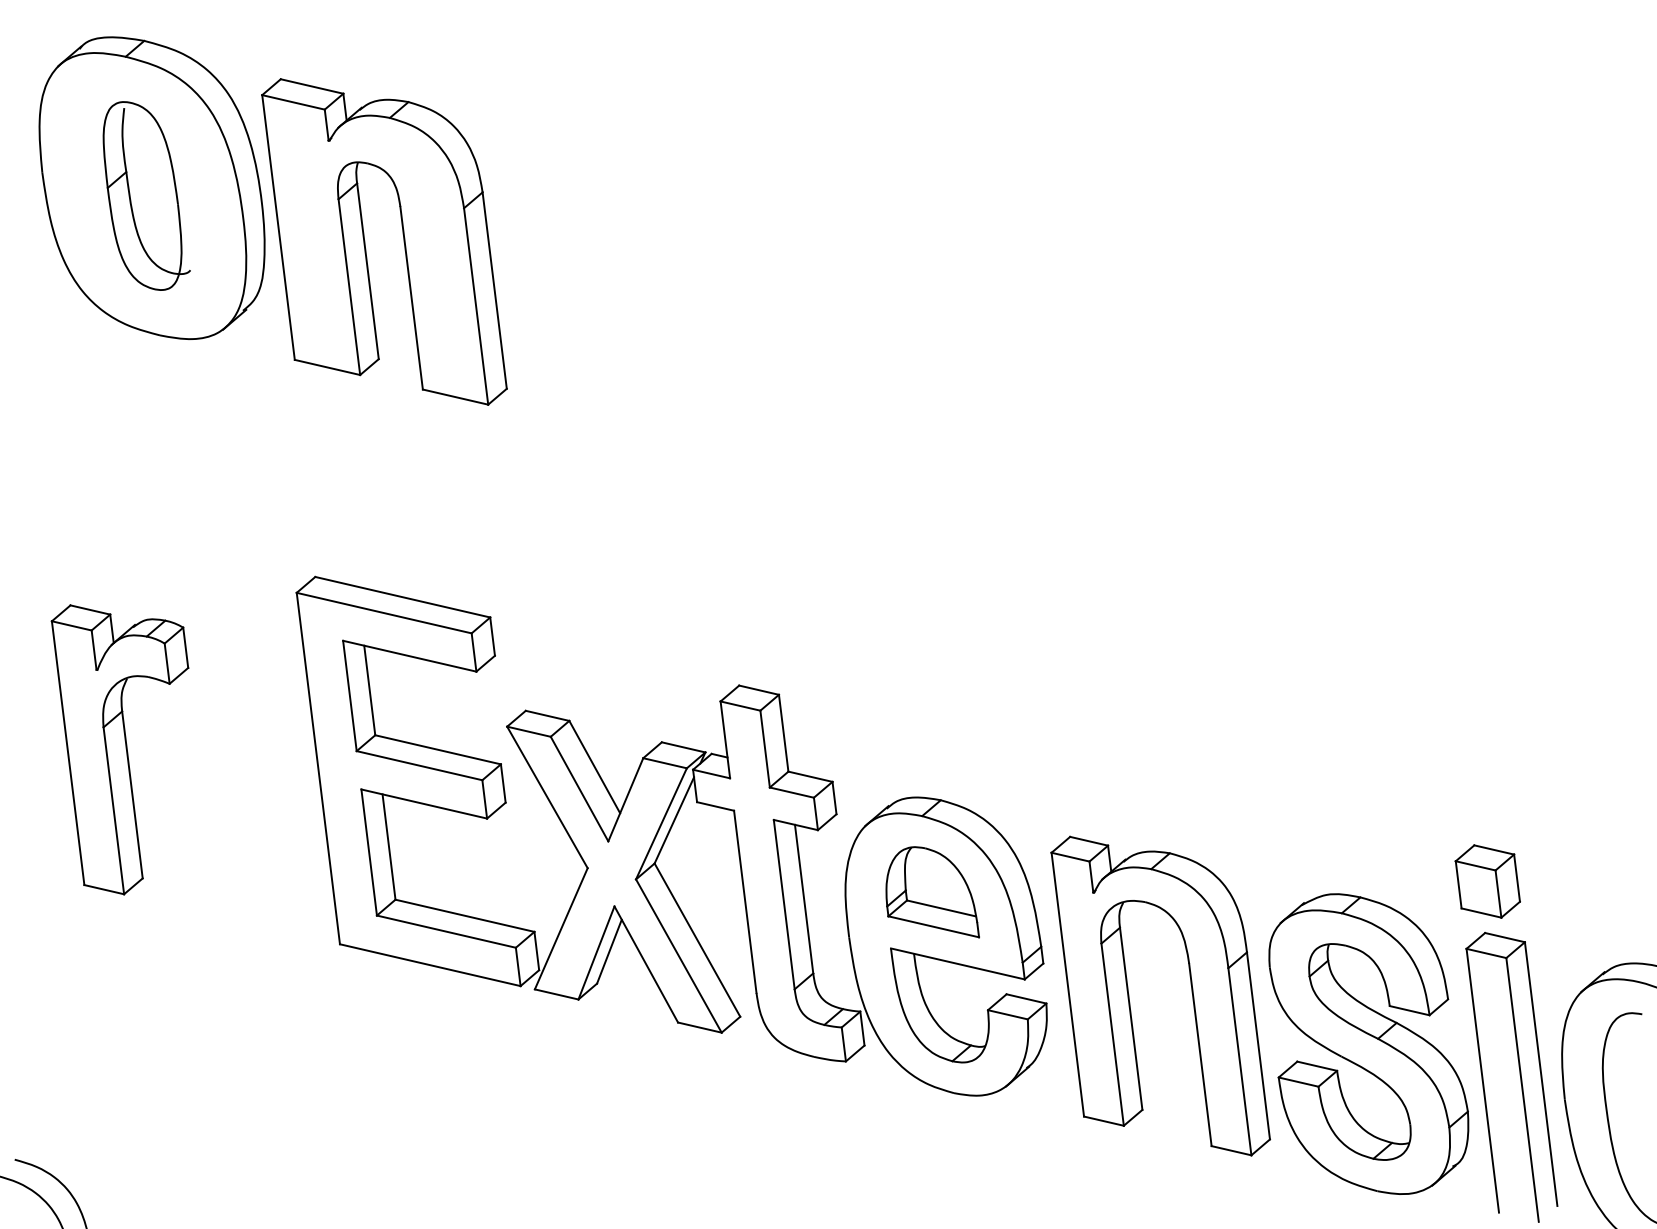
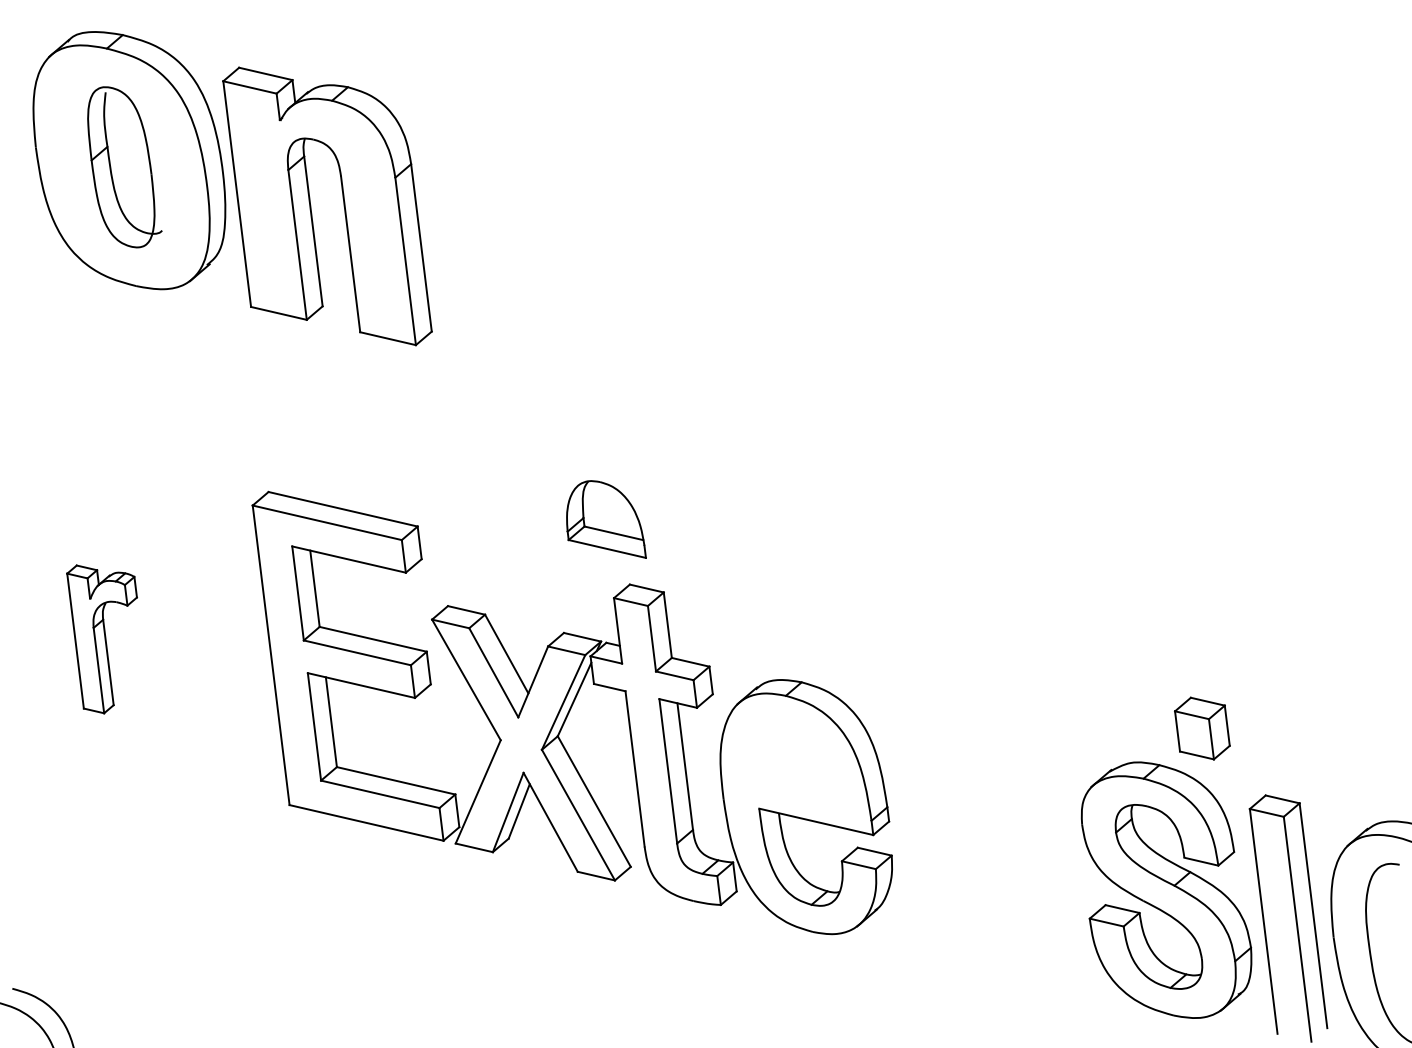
part: (119, 749) -> (101, 639), size x0.6
part: (1487, 881) -> (1202, 728), moved
part: (932, 892) -> (606, 519), moved
part: (1130, 1002) -> (963, 854), removed

